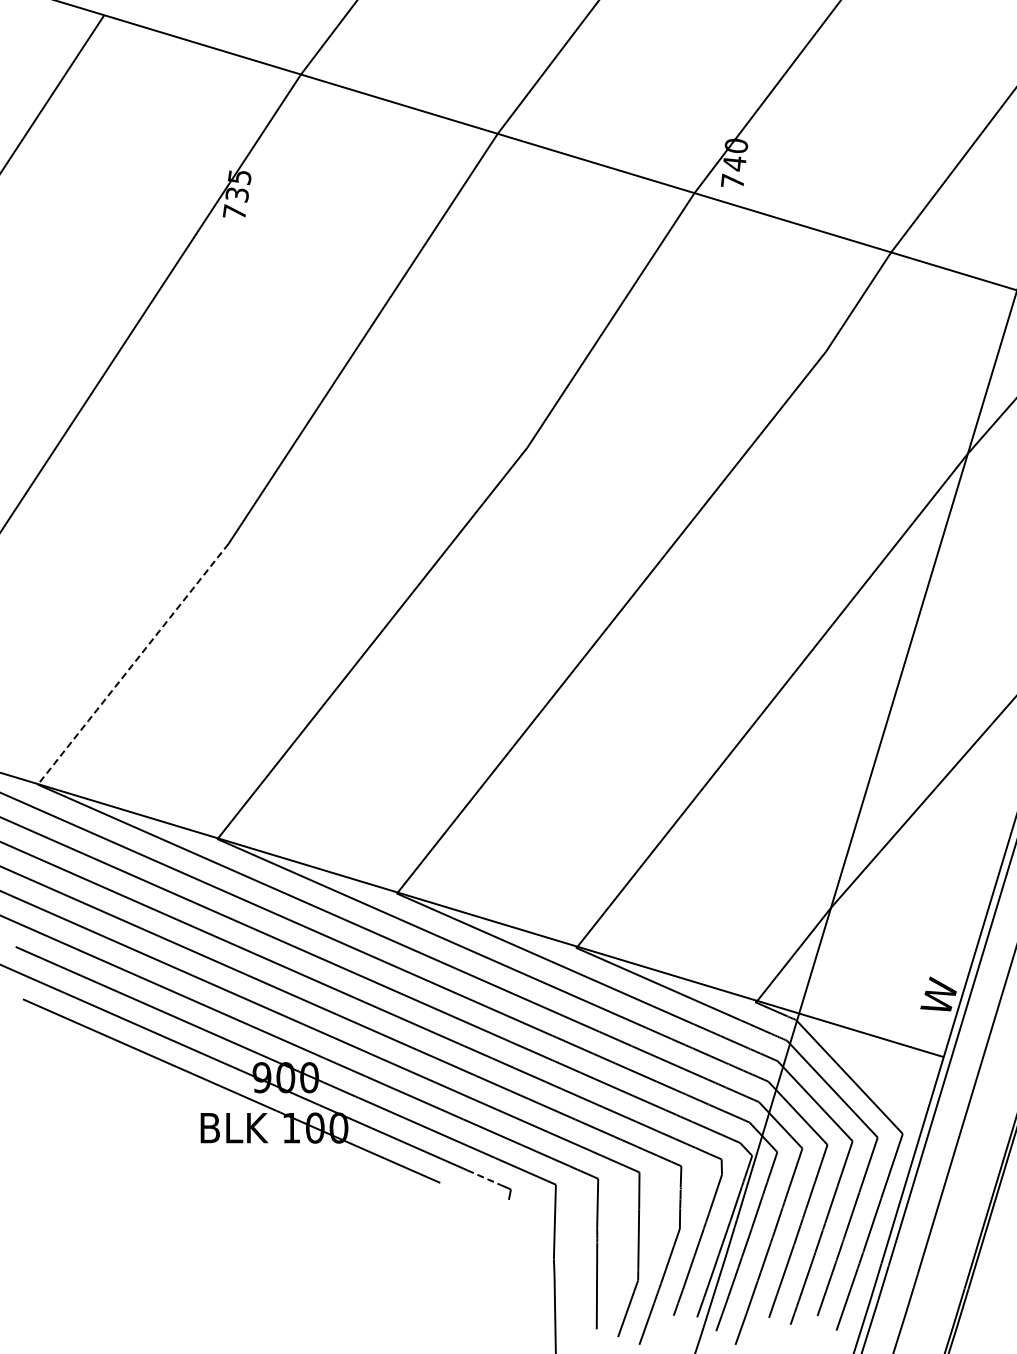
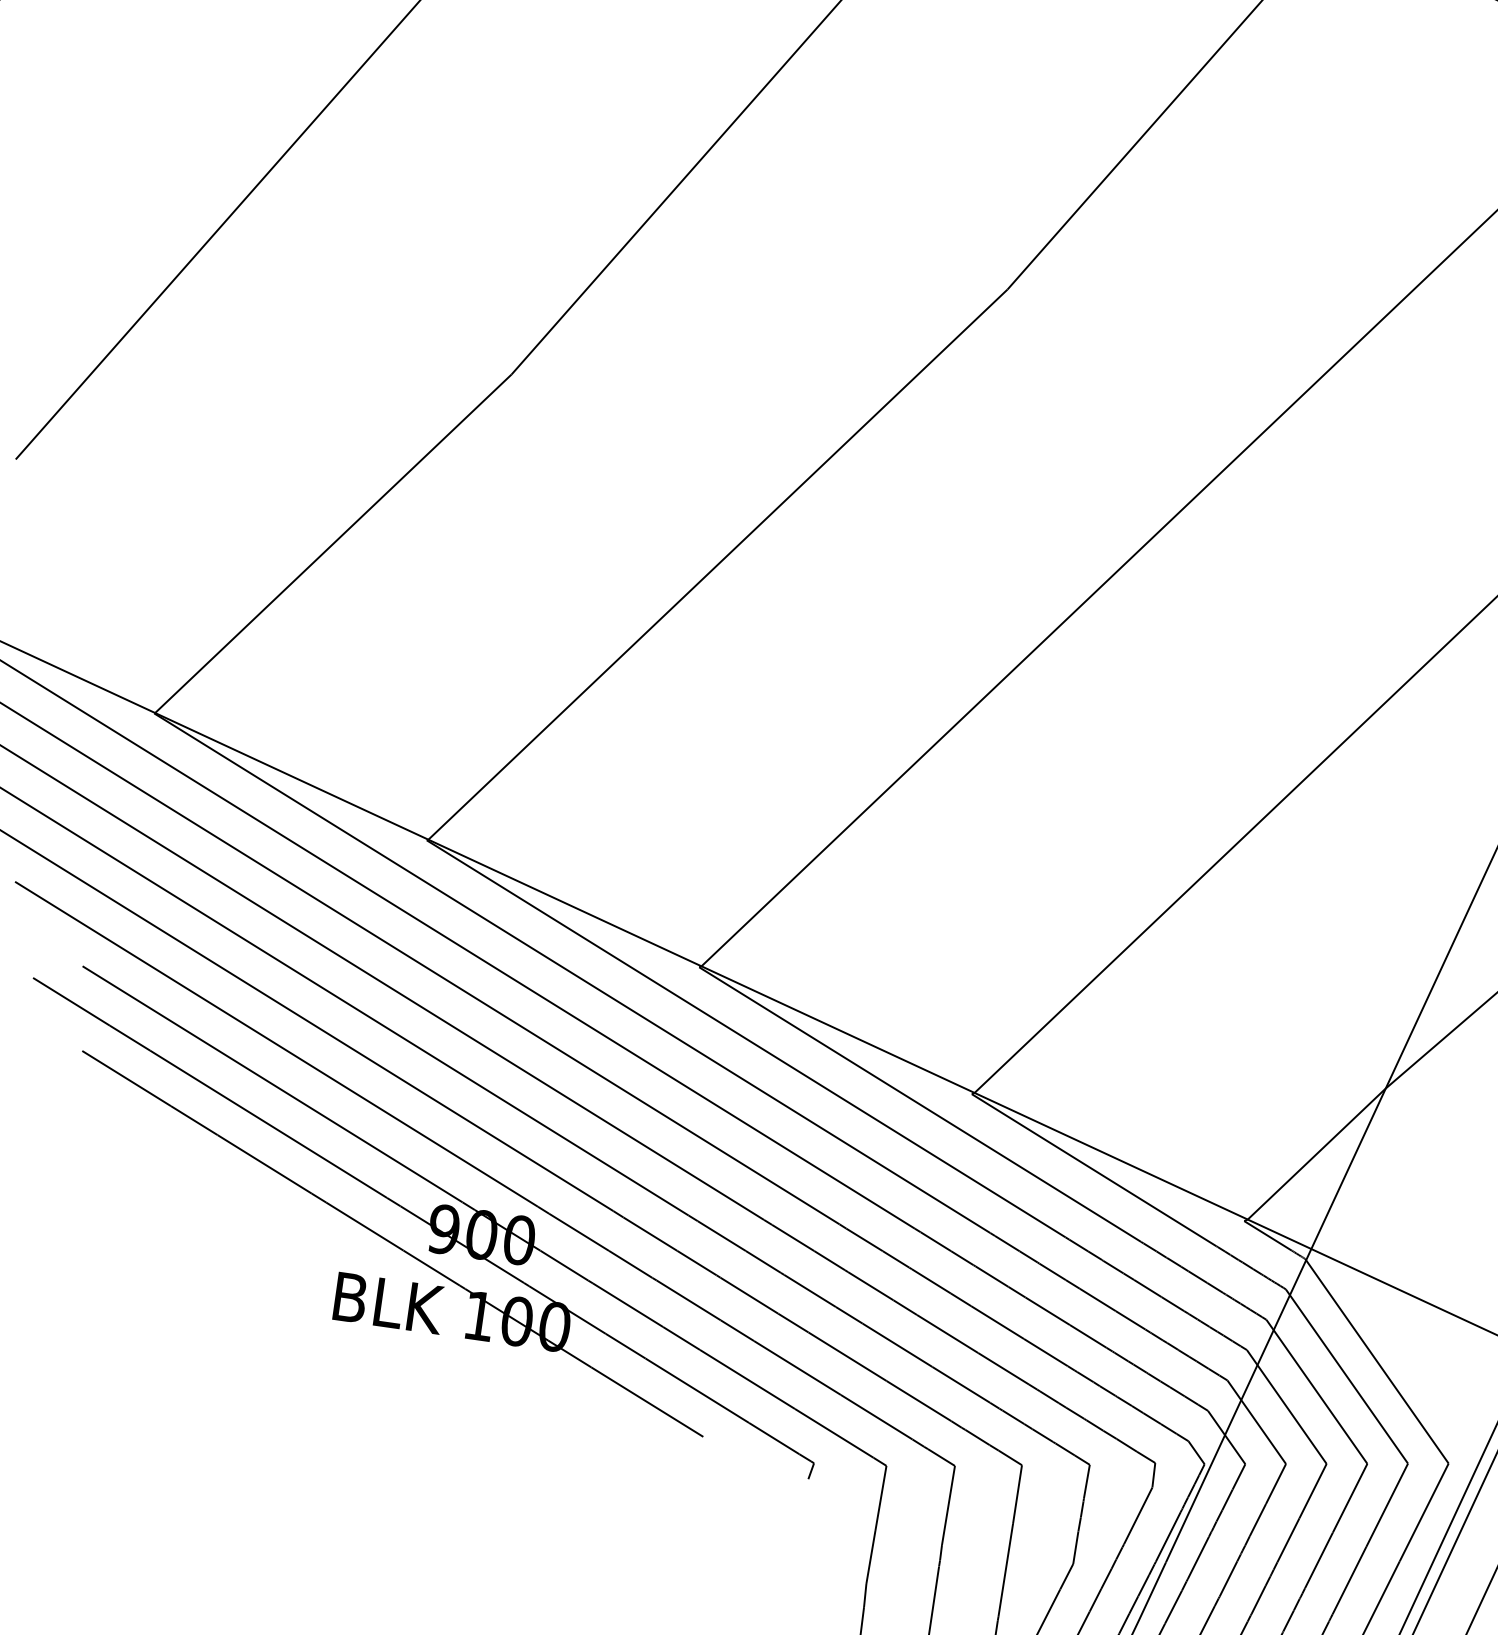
line: (133, 664) -> (333, 544), dashed -> solid
line: (484, 1177) -> (774, 1438), dashed -> solid

